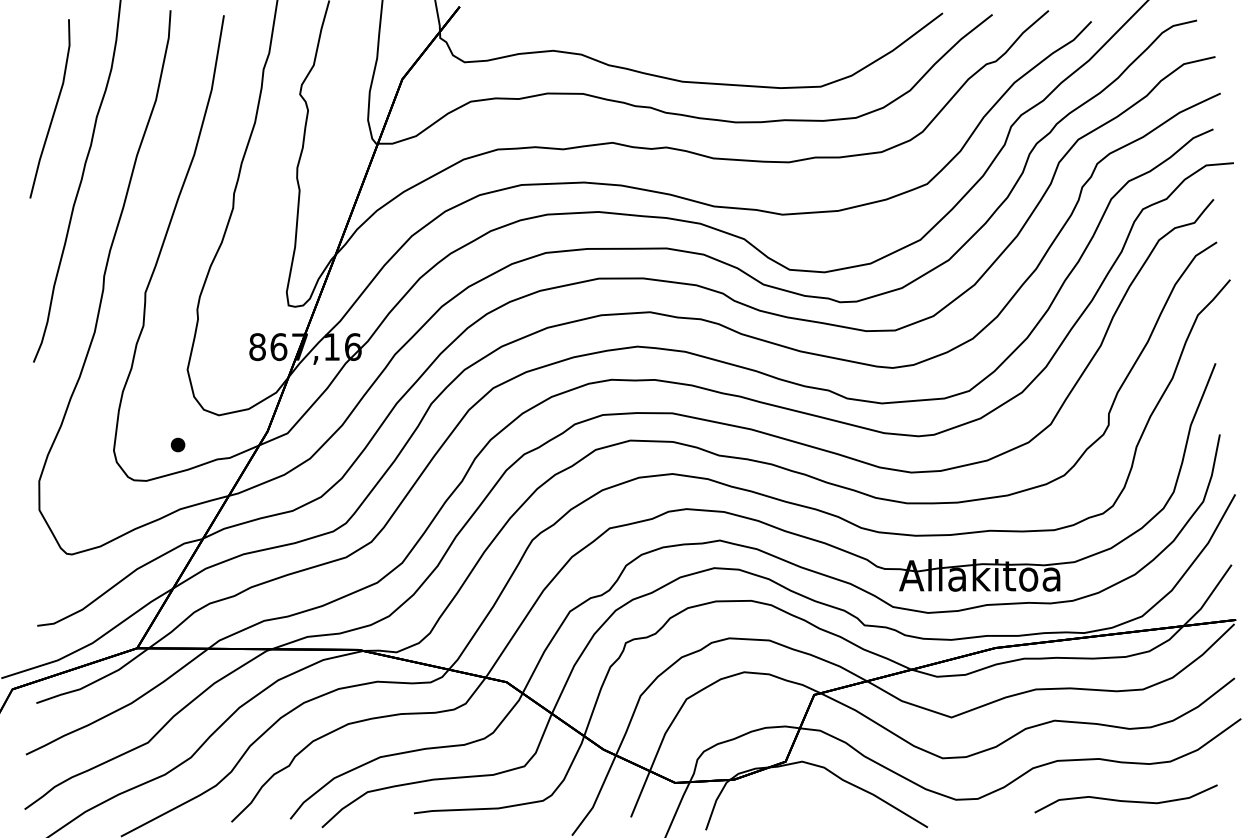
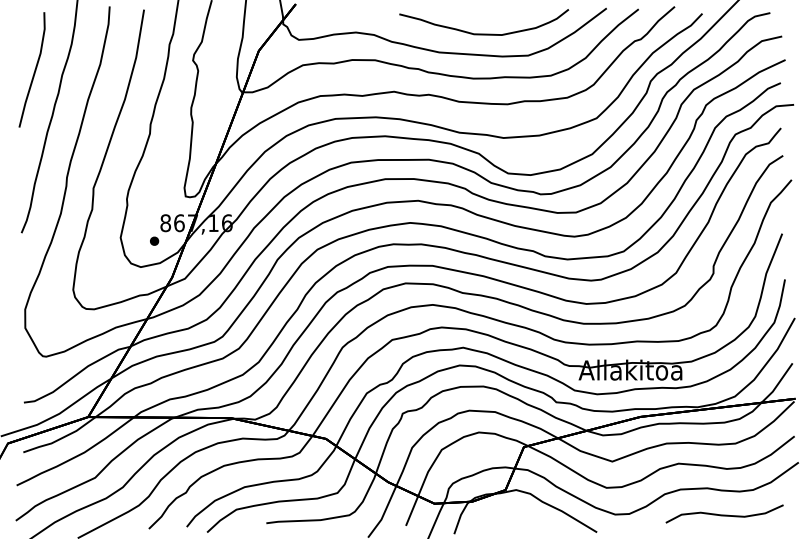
curve: (752, 52) -> (484, 33), added
part: (178, 443) -> (154, 240), moved

